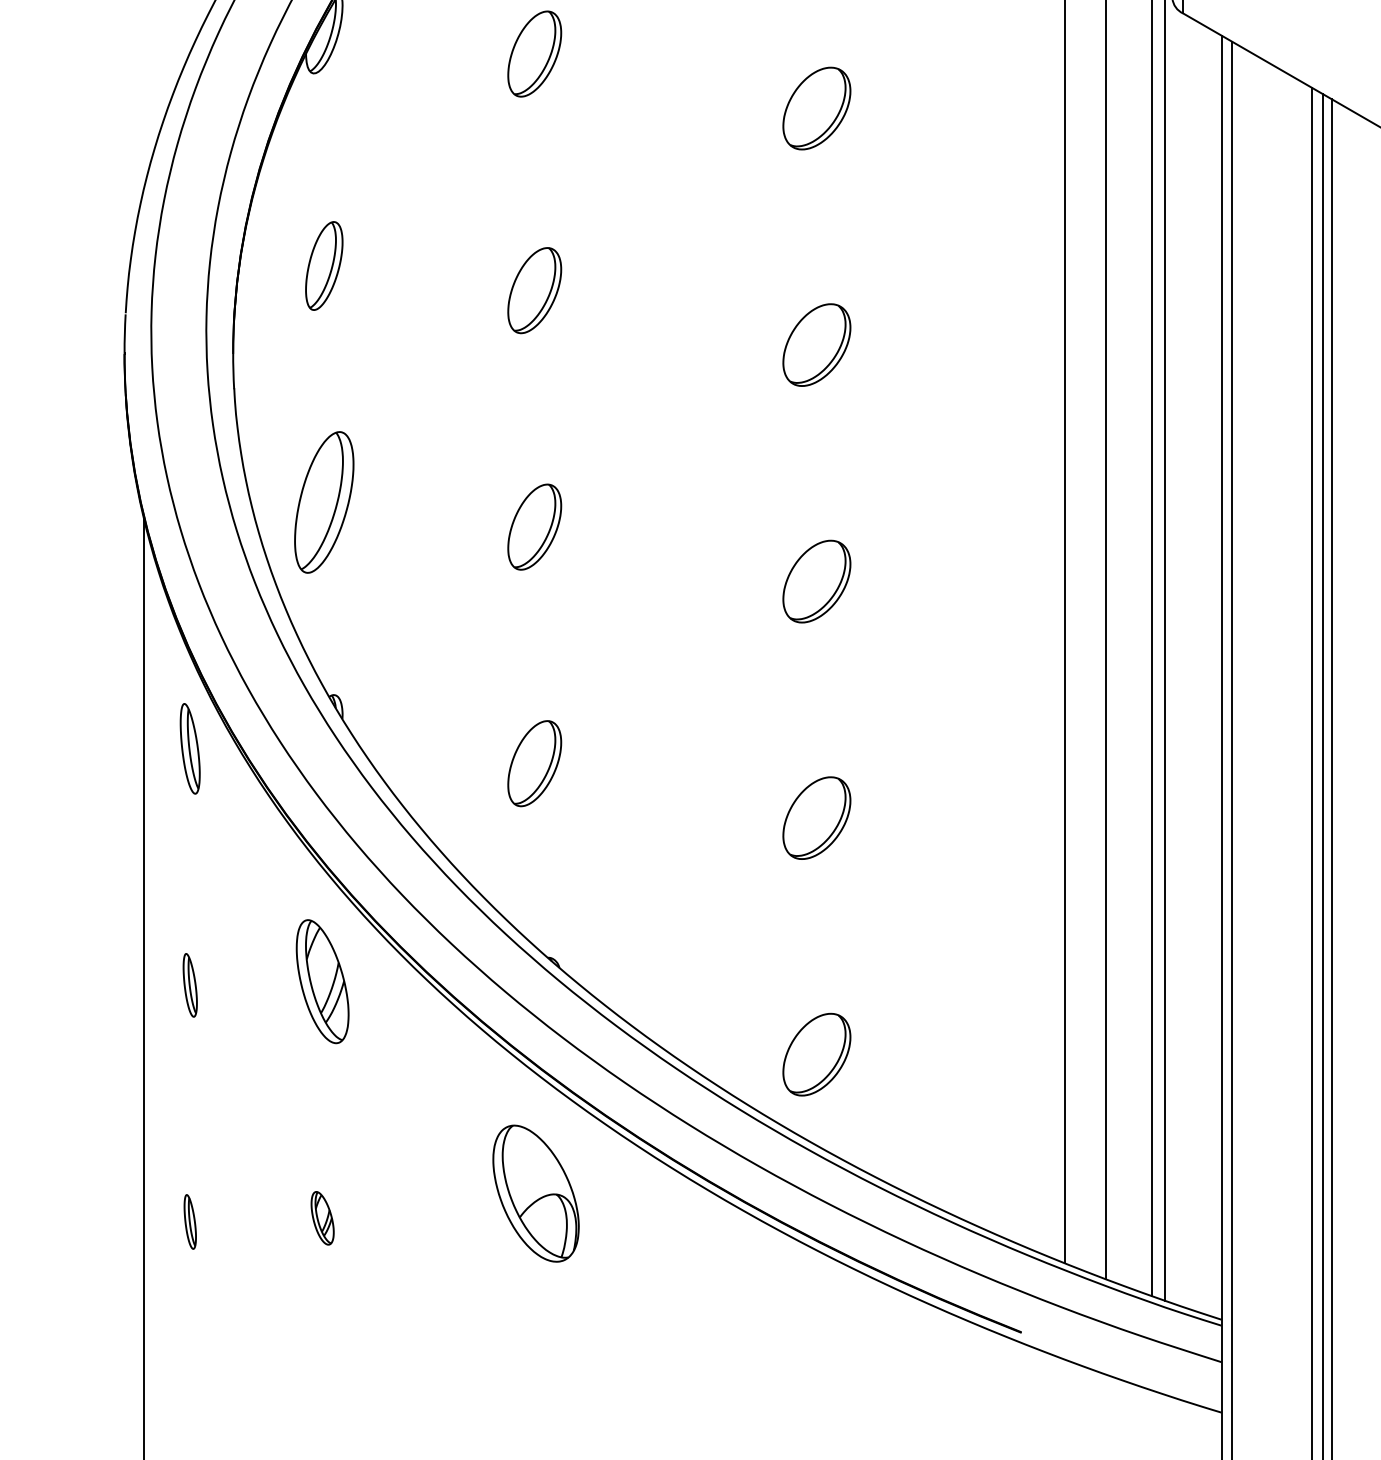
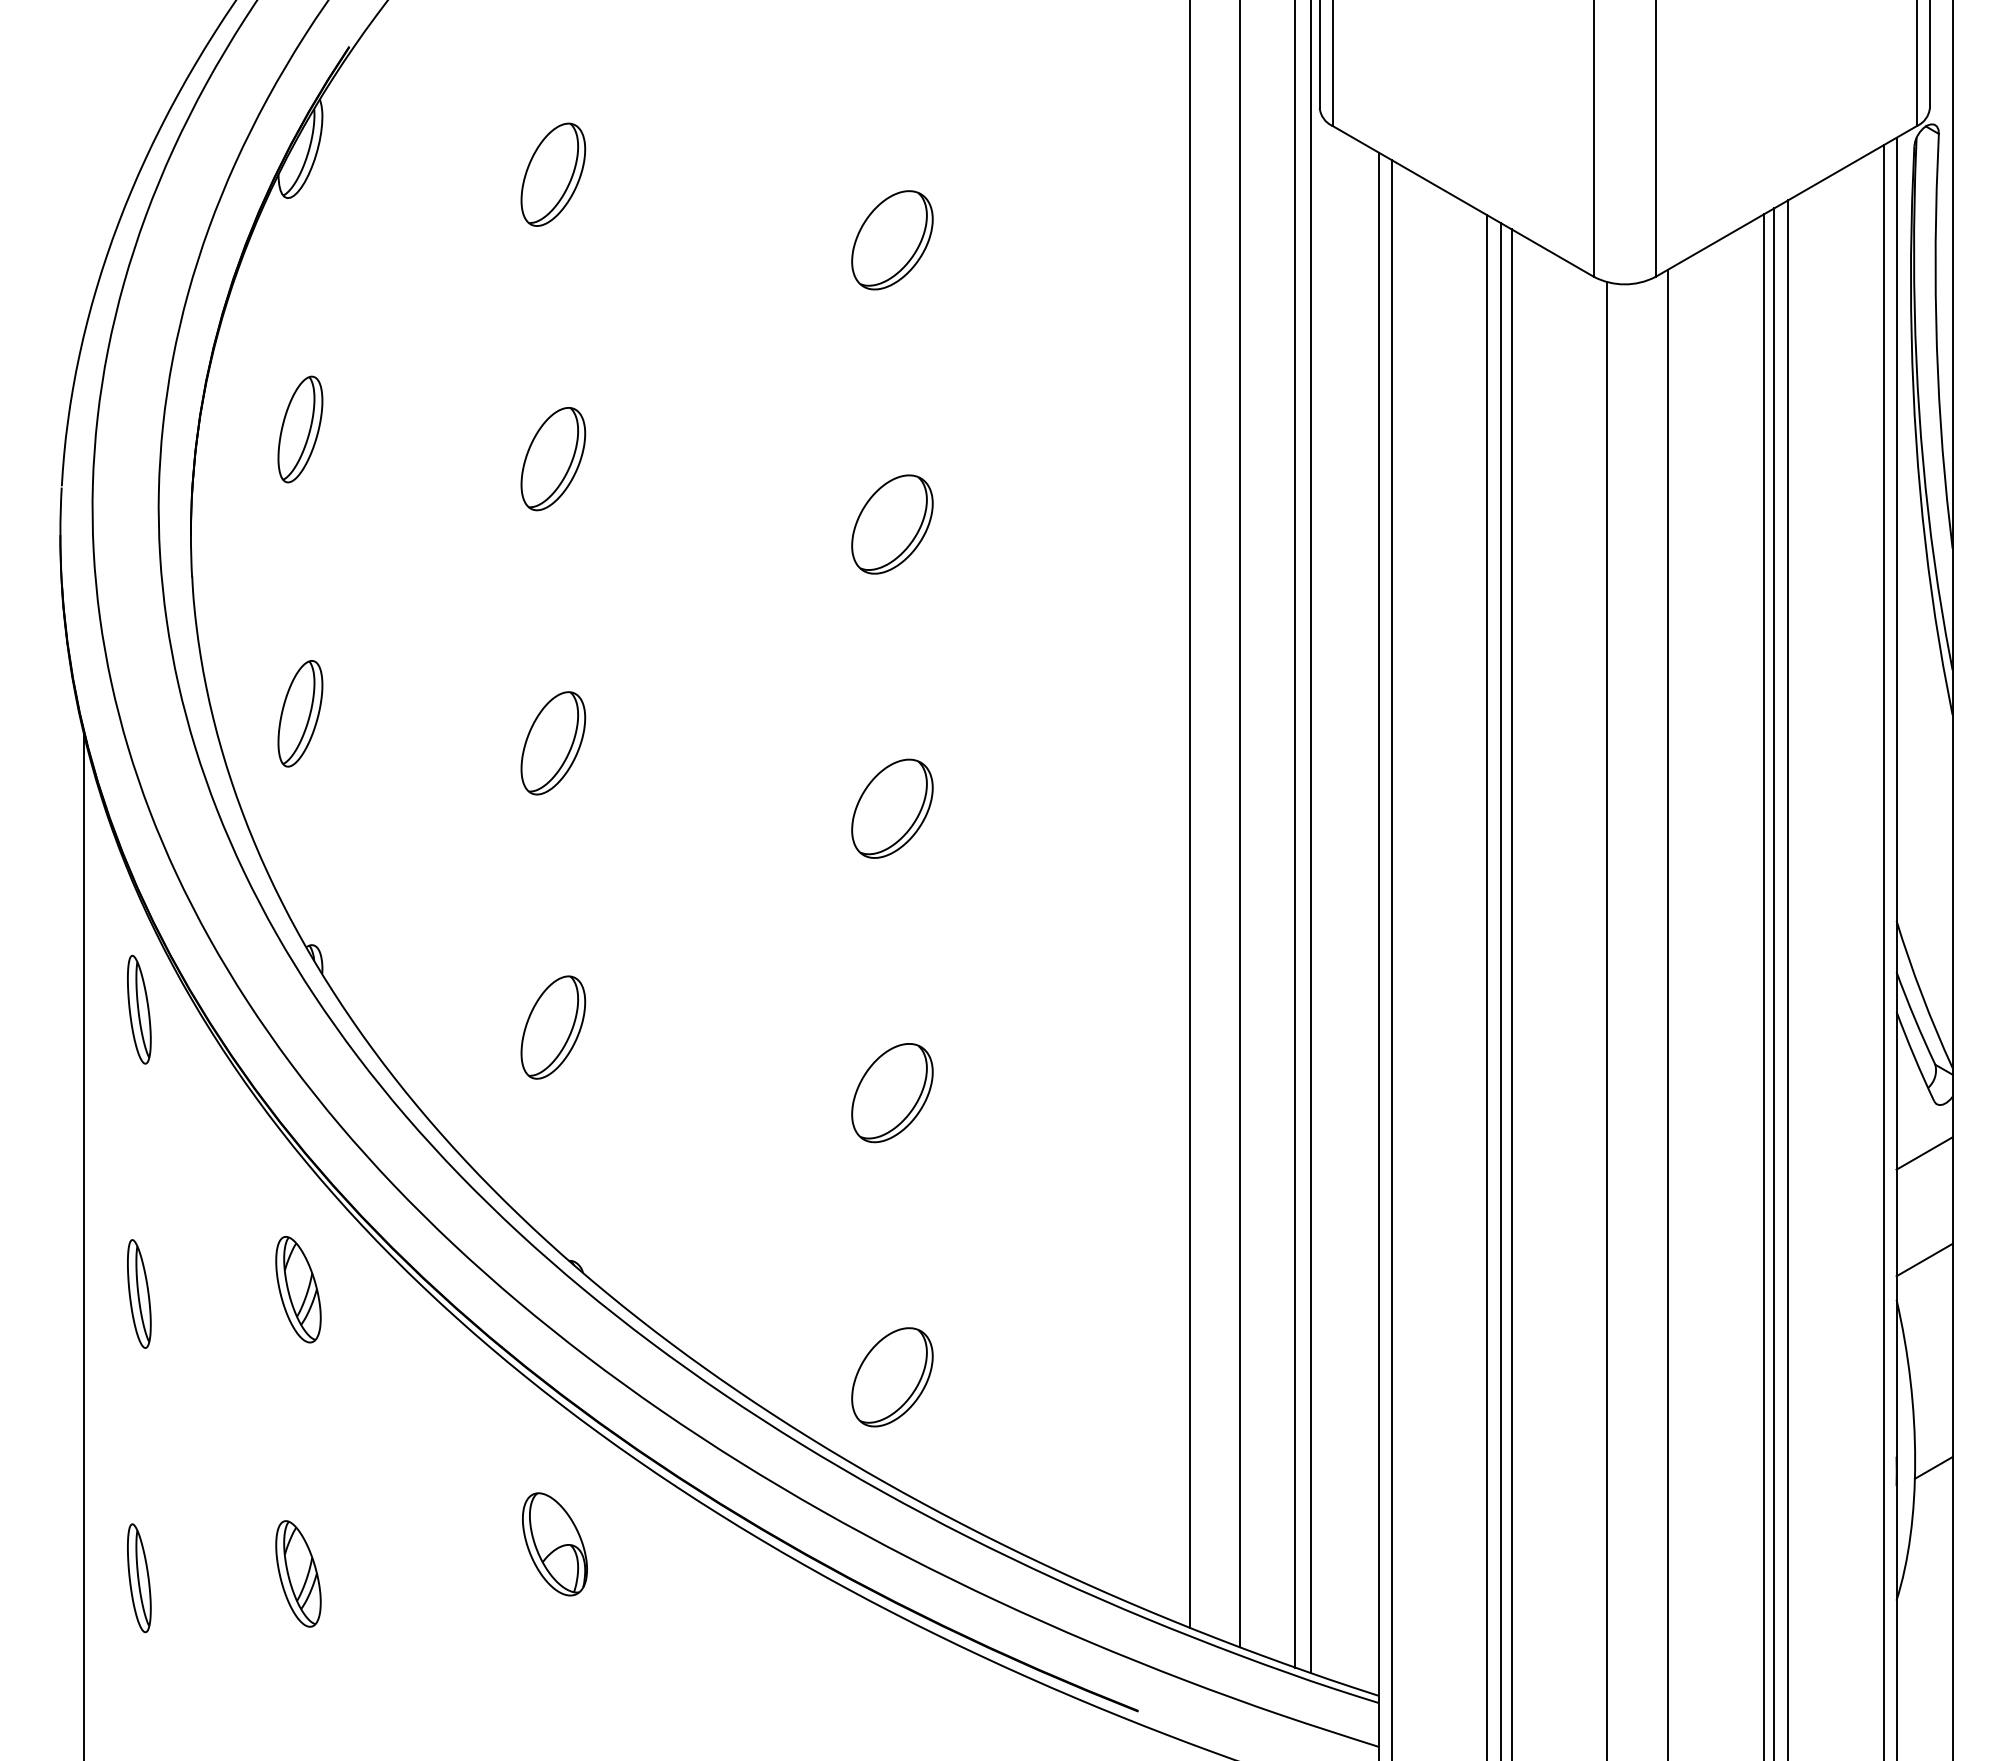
part: (324, 502) -> (300, 713), size x0.62
part: (322, 981) -> (298, 1289), size x0.71
part: (190, 984) -> (139, 1293), size x1.43
part: (535, 1193) -> (554, 1544), size x0.62
part: (322, 1217) -> (298, 1573), size x1.67
part: (190, 1222) -> (139, 1578), size x1.67

